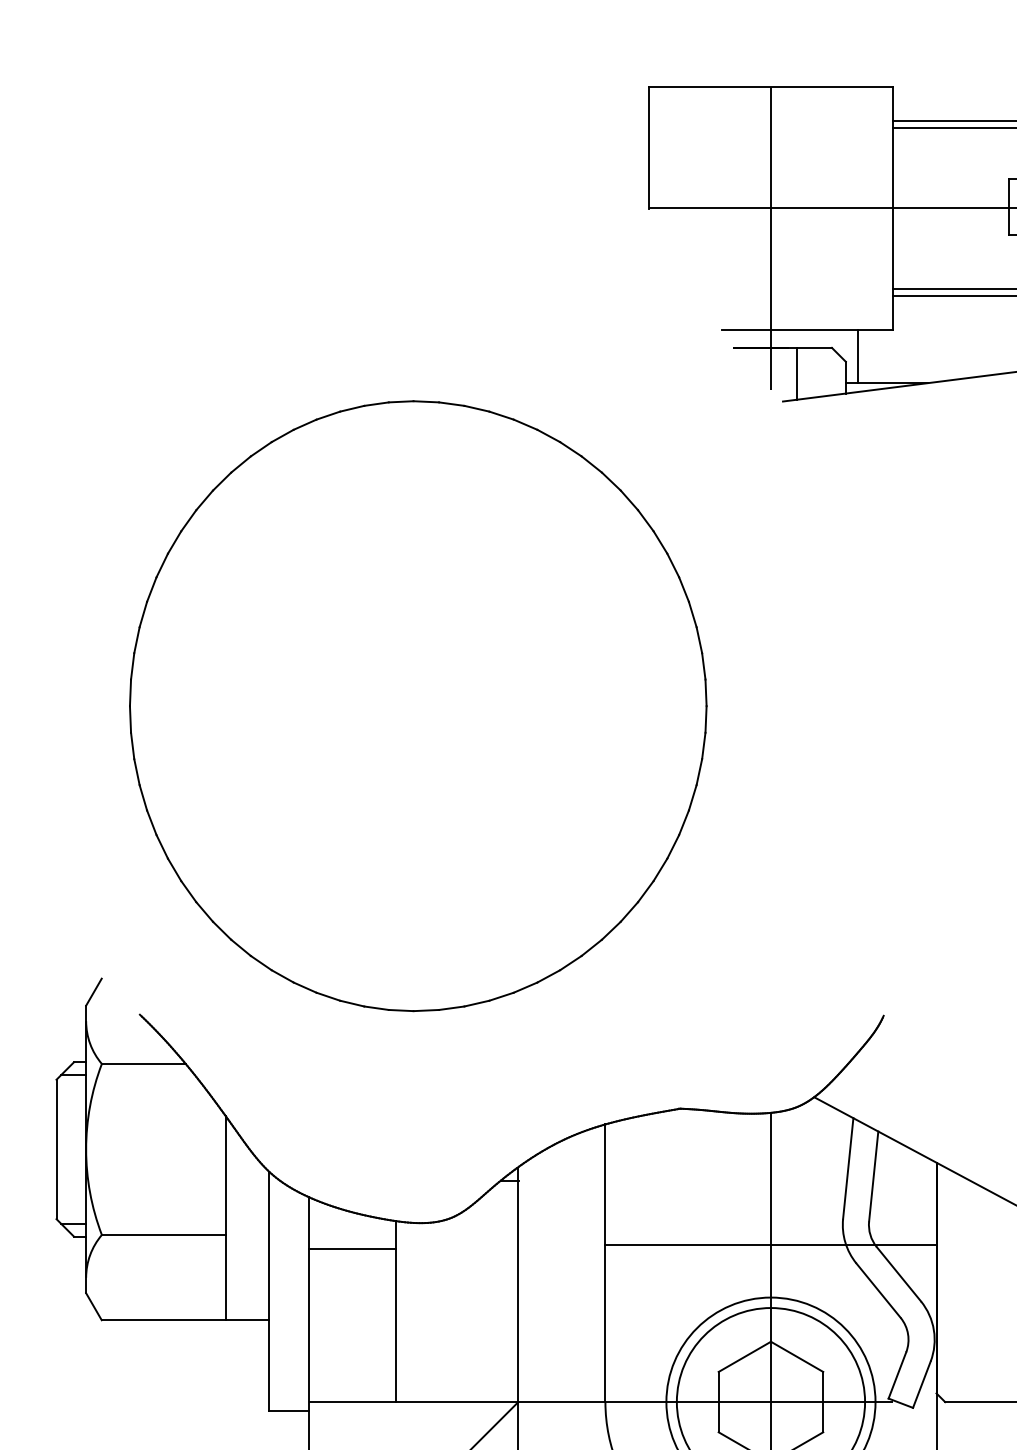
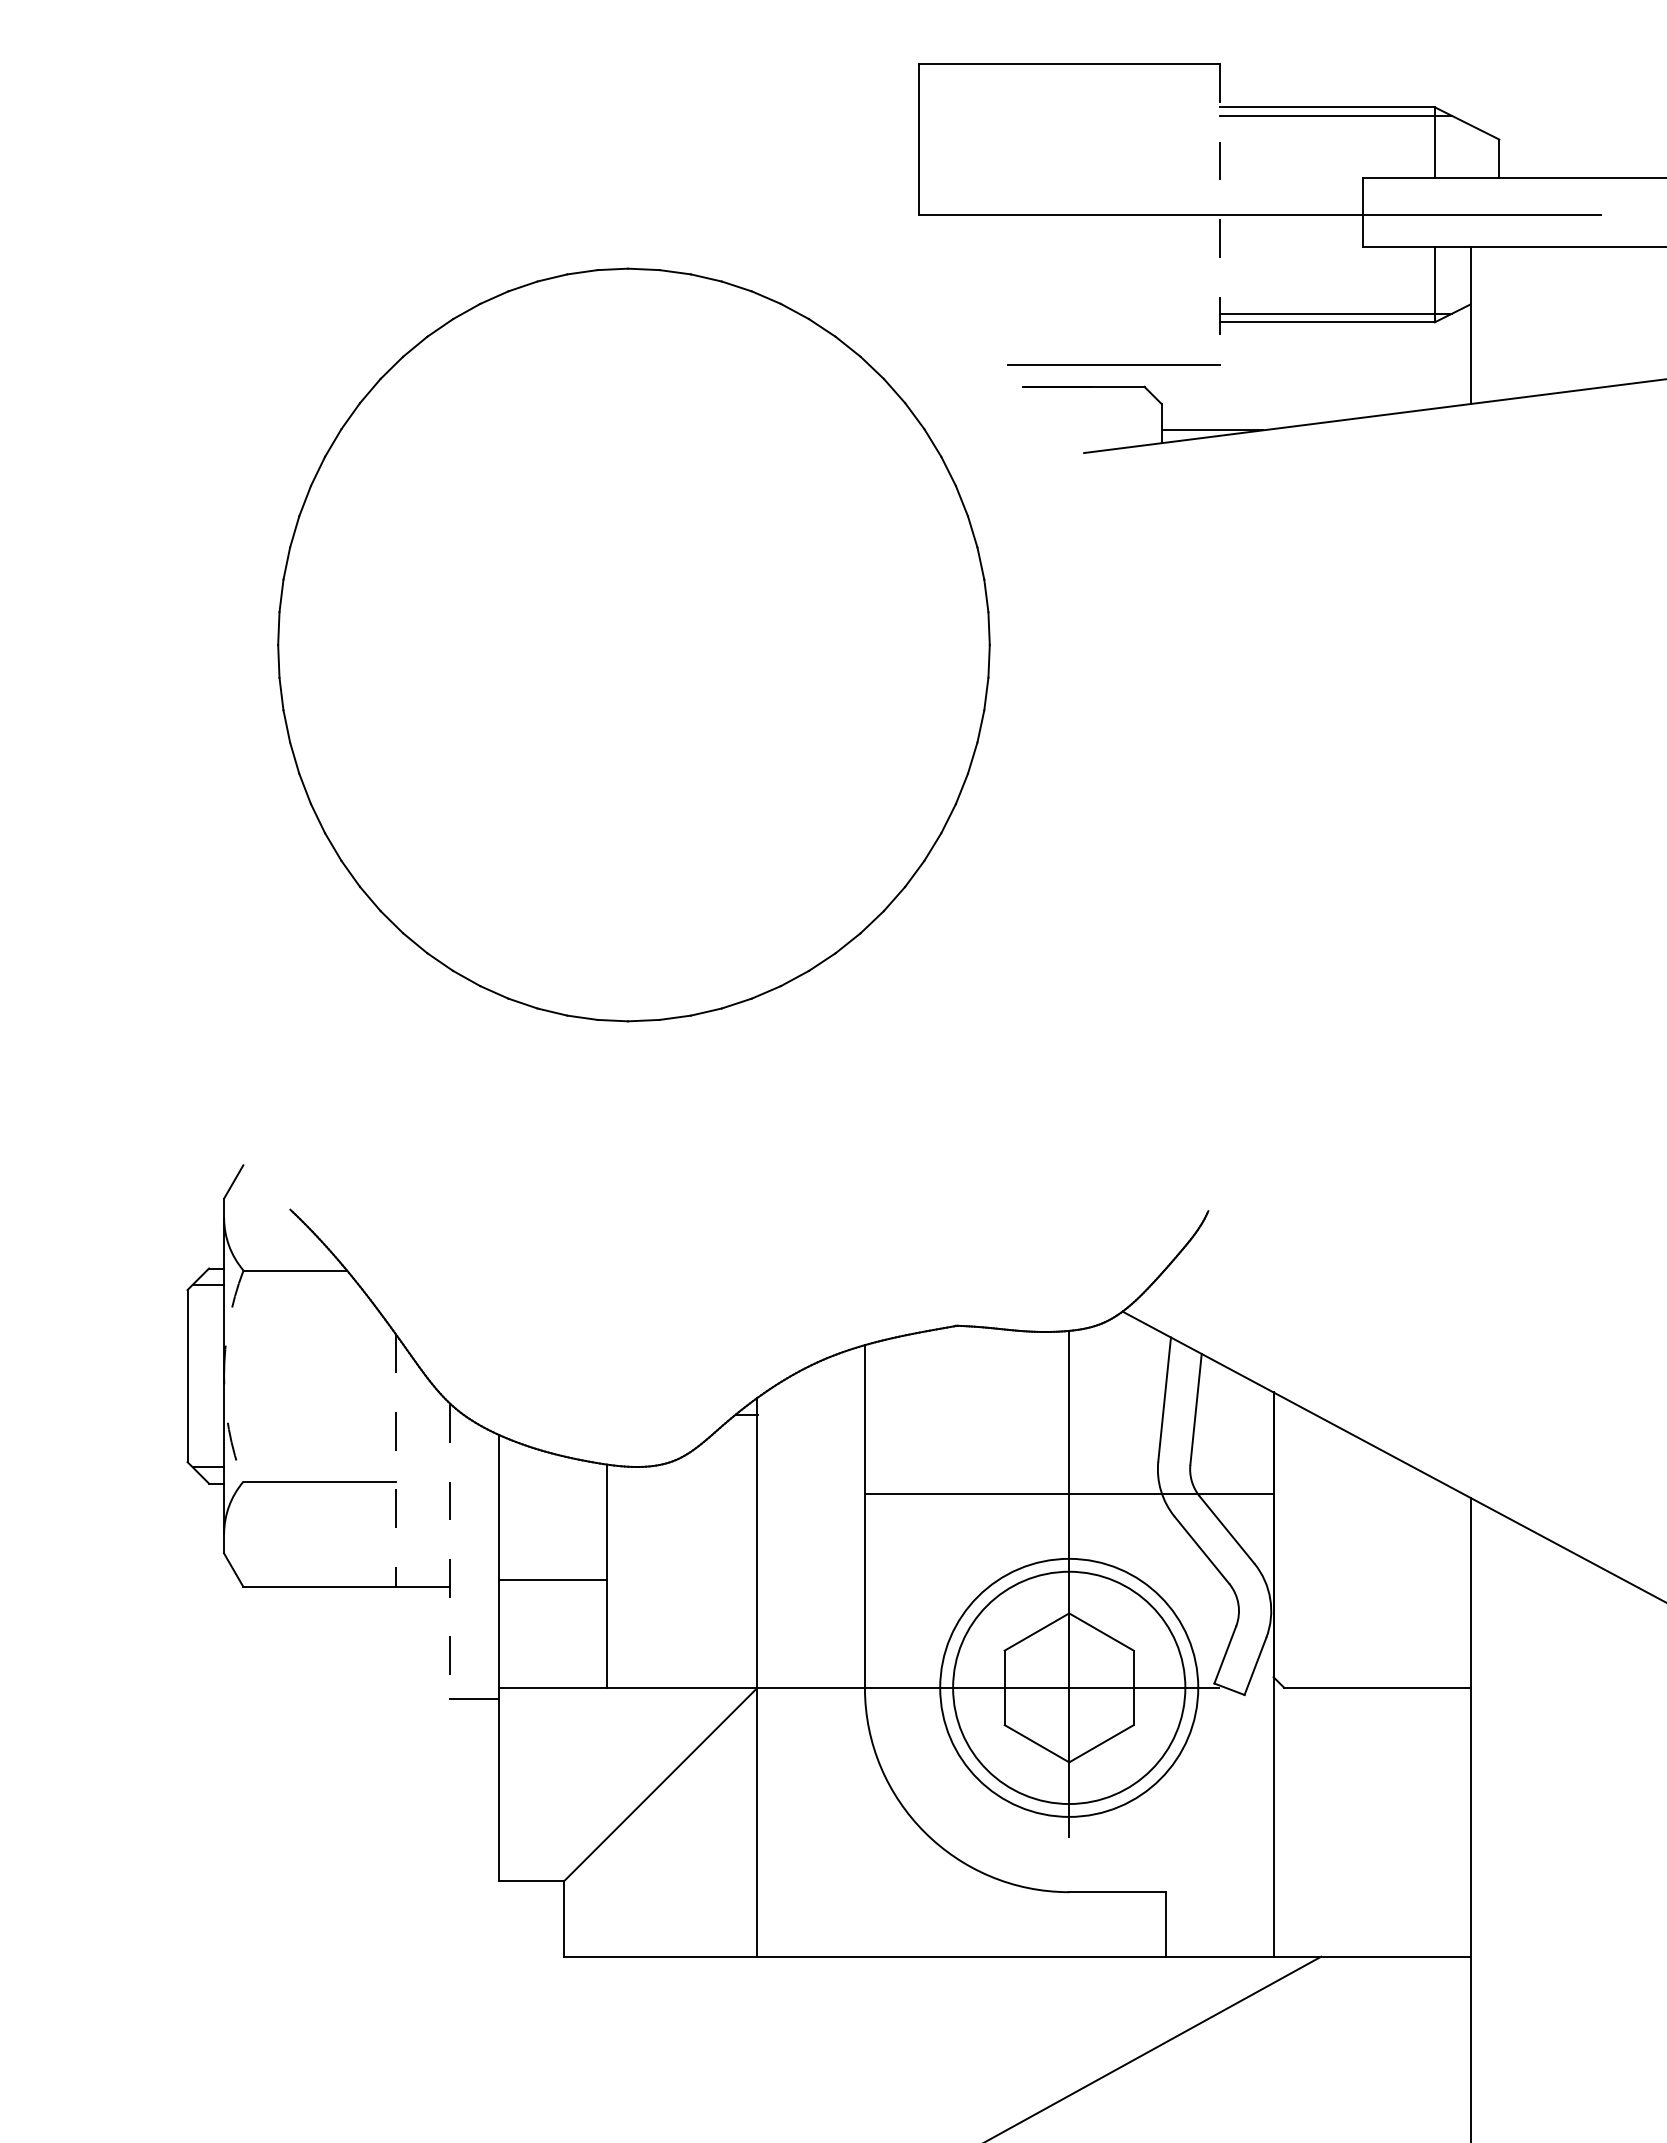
line: (892, 208) -> (1219, 214), solid -> dashed
line: (771, 238) -> (1069, 251), removed
line: (857, 356) -> (1176, 397), removed
line: (797, 373) -> (1101, 418), removed
part: (417, 705) -> (633, 644), moved
arc: (86, 1149) -> (224, 1376), solid -> dashed
line: (225, 1218) -> (396, 1461), solid -> dashed
line: (352, 1249) -> (552, 1580), moved
line: (268, 1291) -> (449, 1551), solid -> dashed

